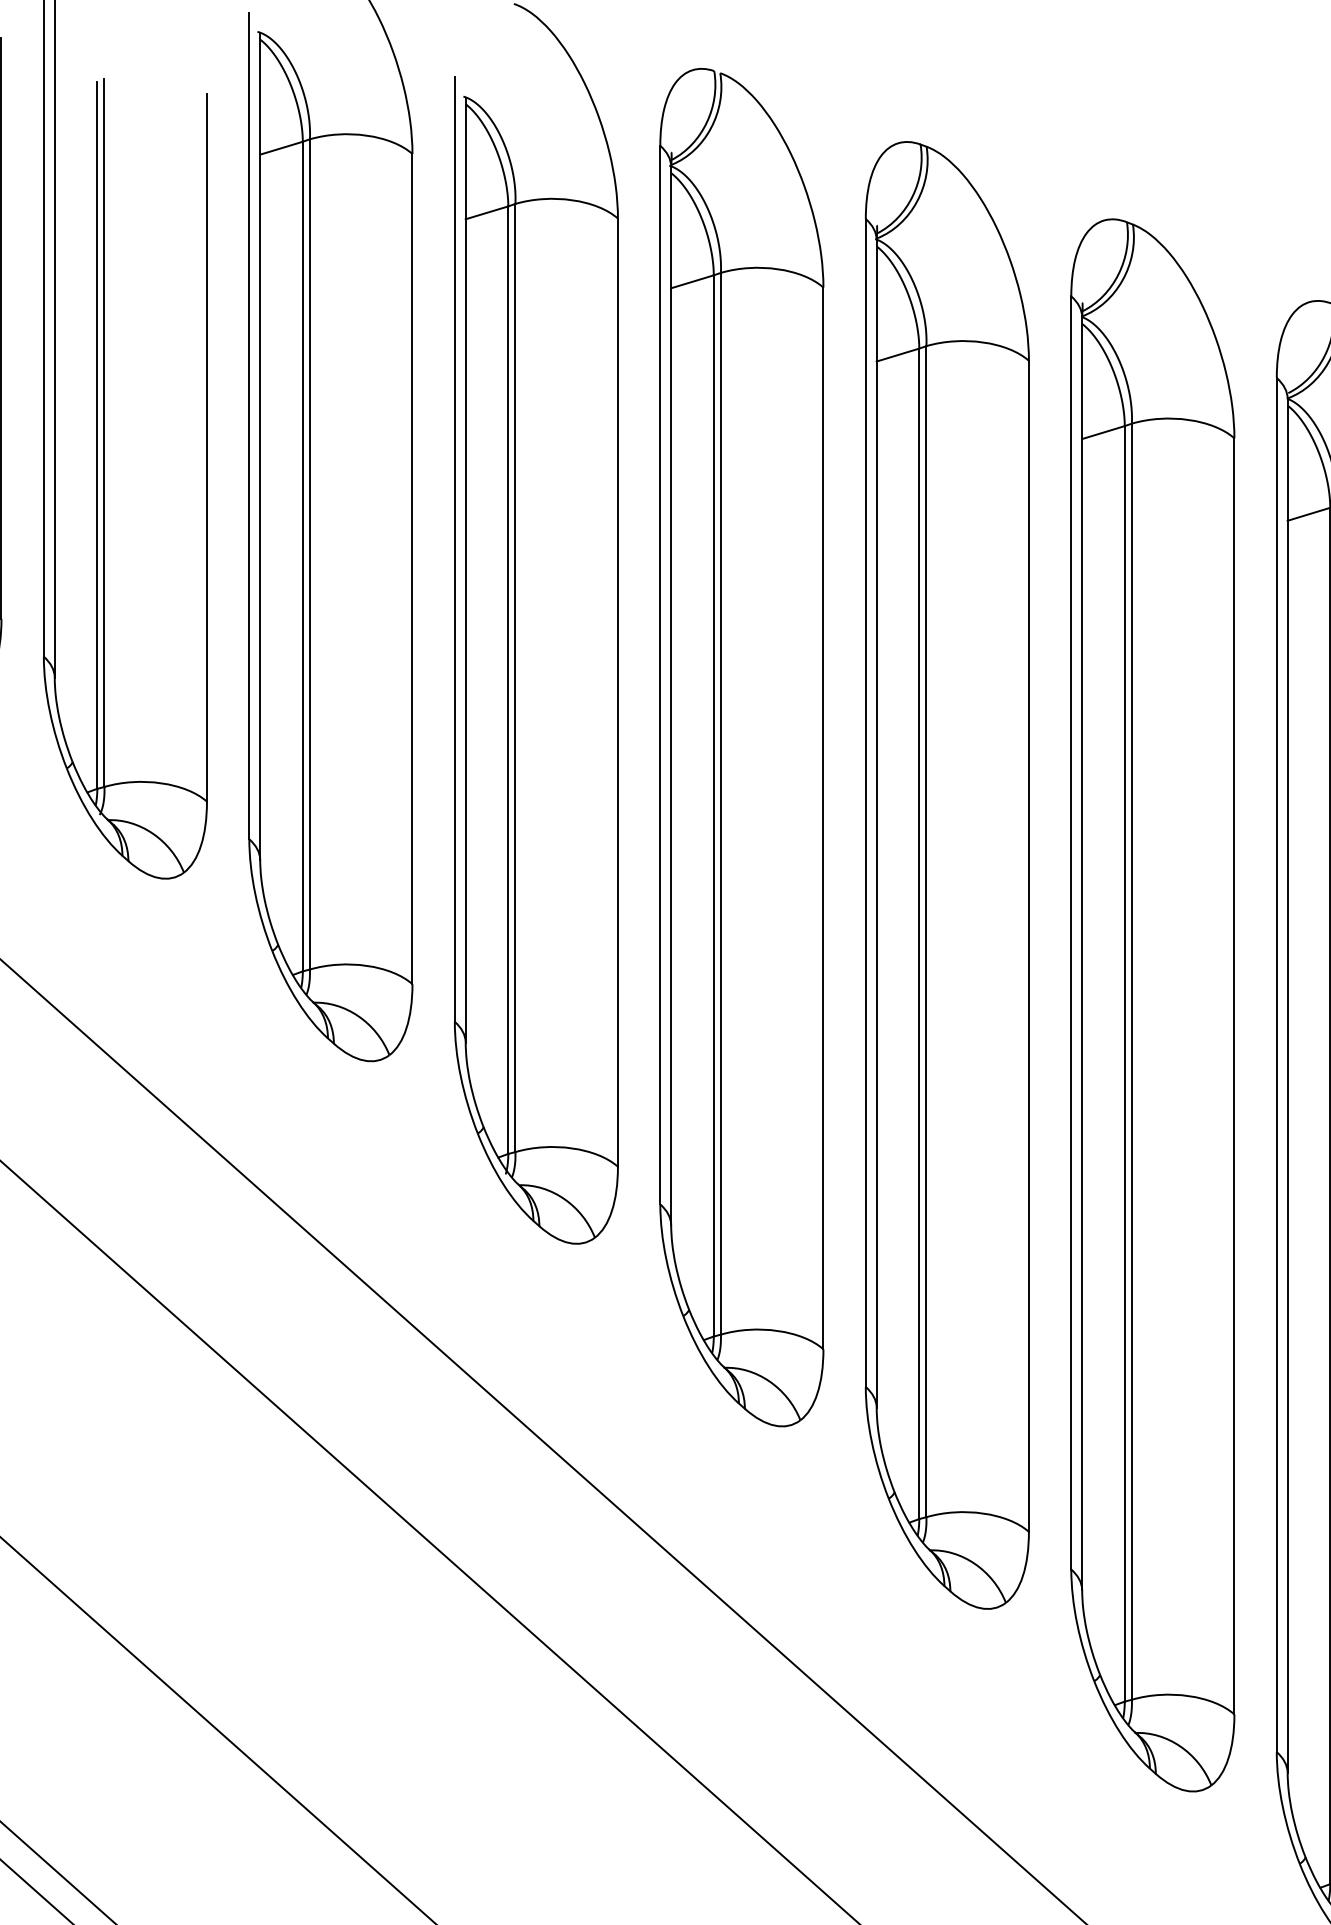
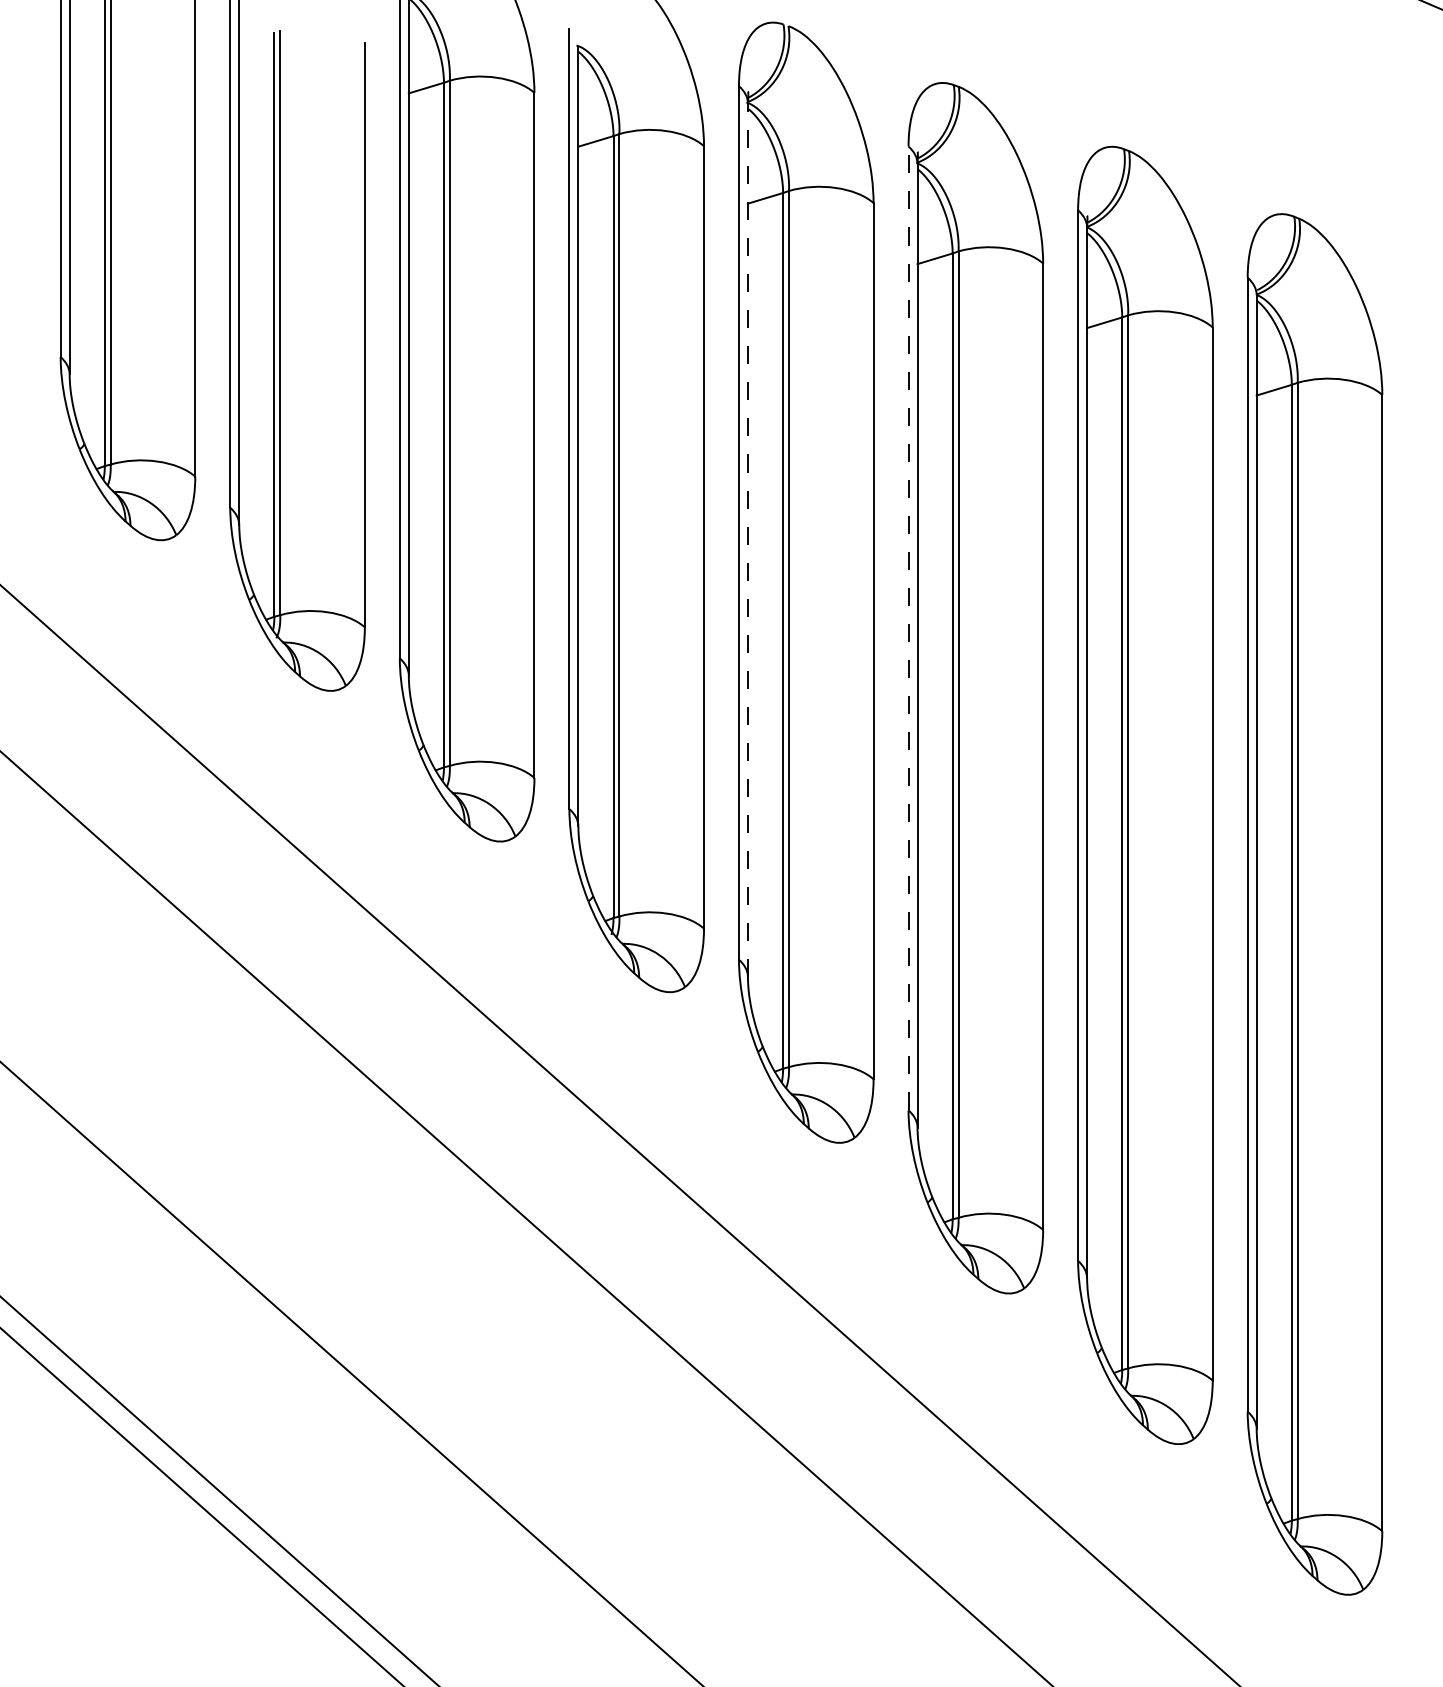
line: (670, 696) -> (747, 540), solid -> dashed
line: (865, 803) -> (908, 628), solid -> dashed

